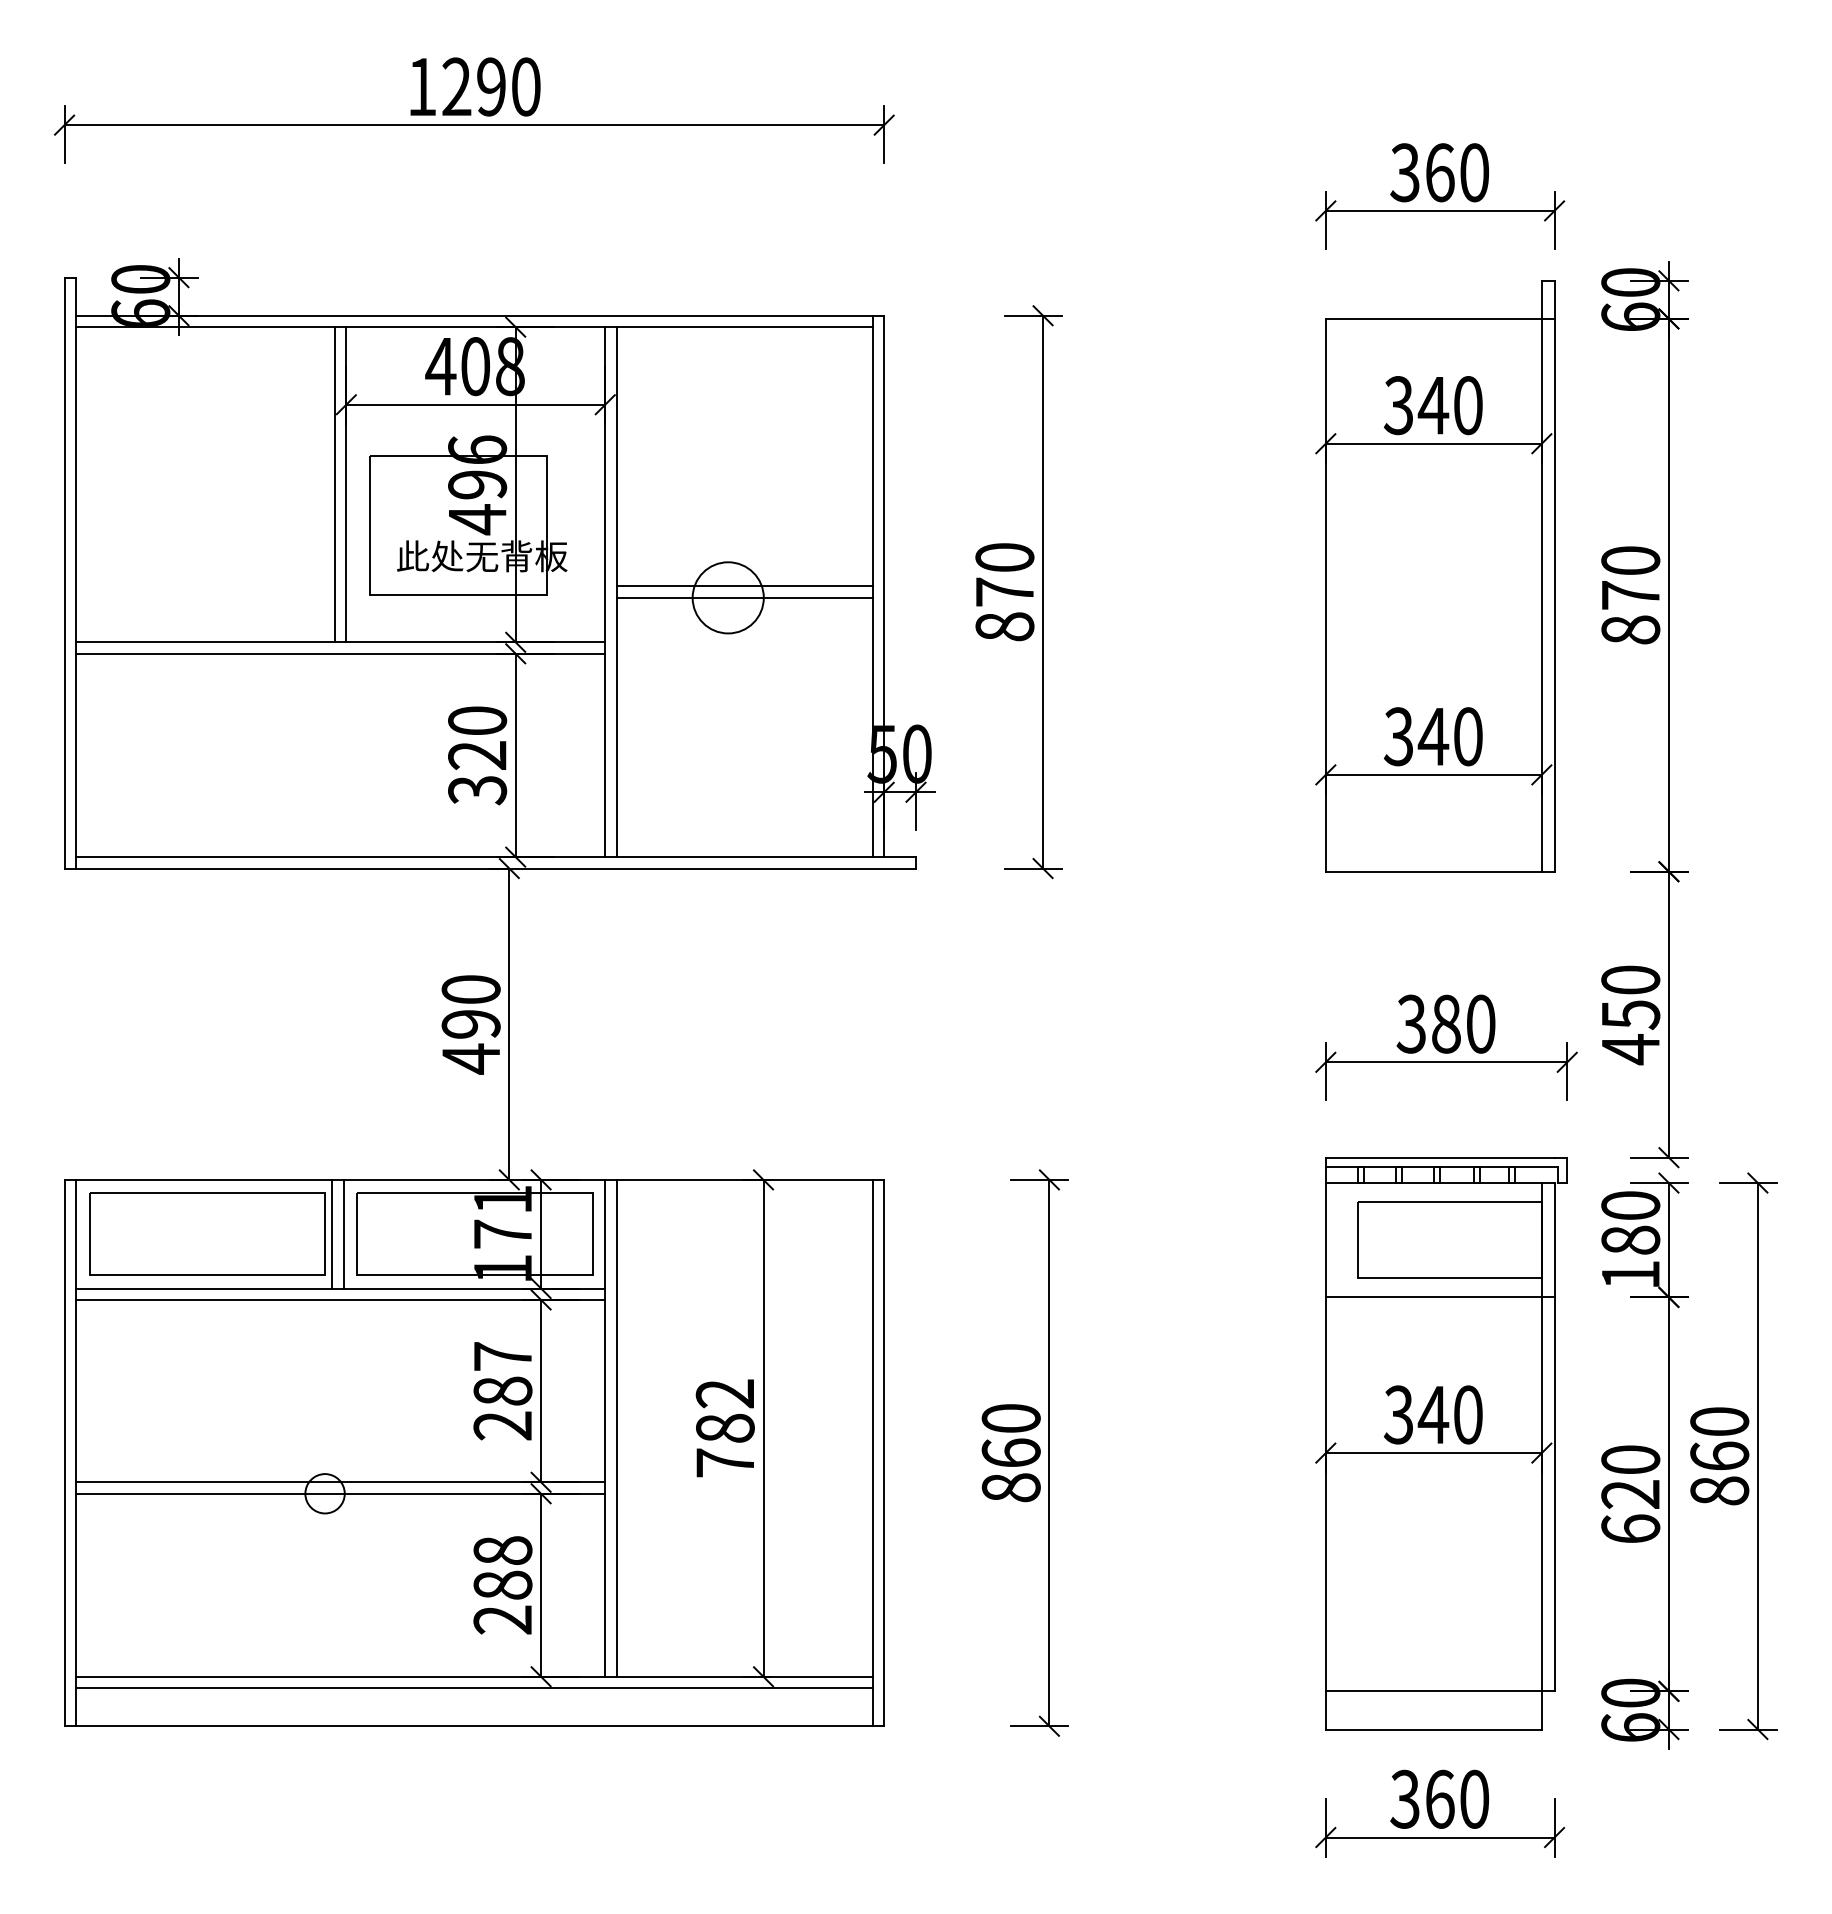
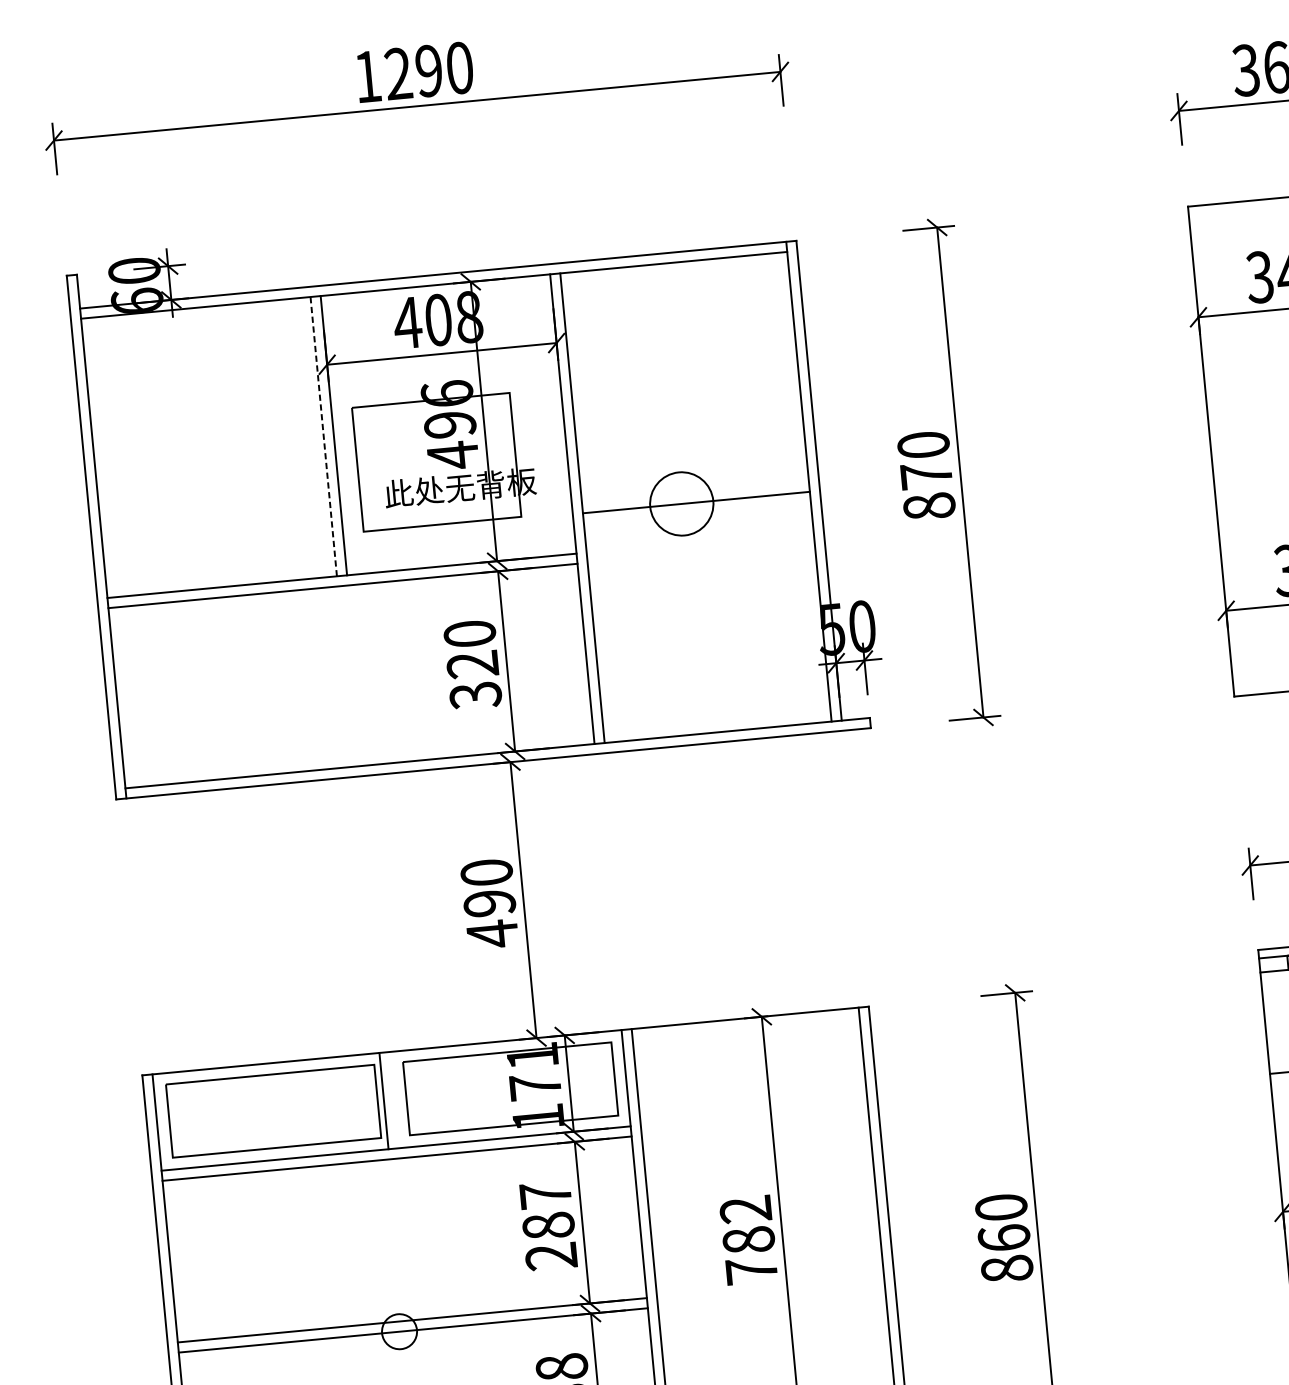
line: (334, 484) -> (323, 436), solid -> dashed
line: (744, 586) -> (695, 492), removed
line: (343, 1233) -> (394, 1099), removed

